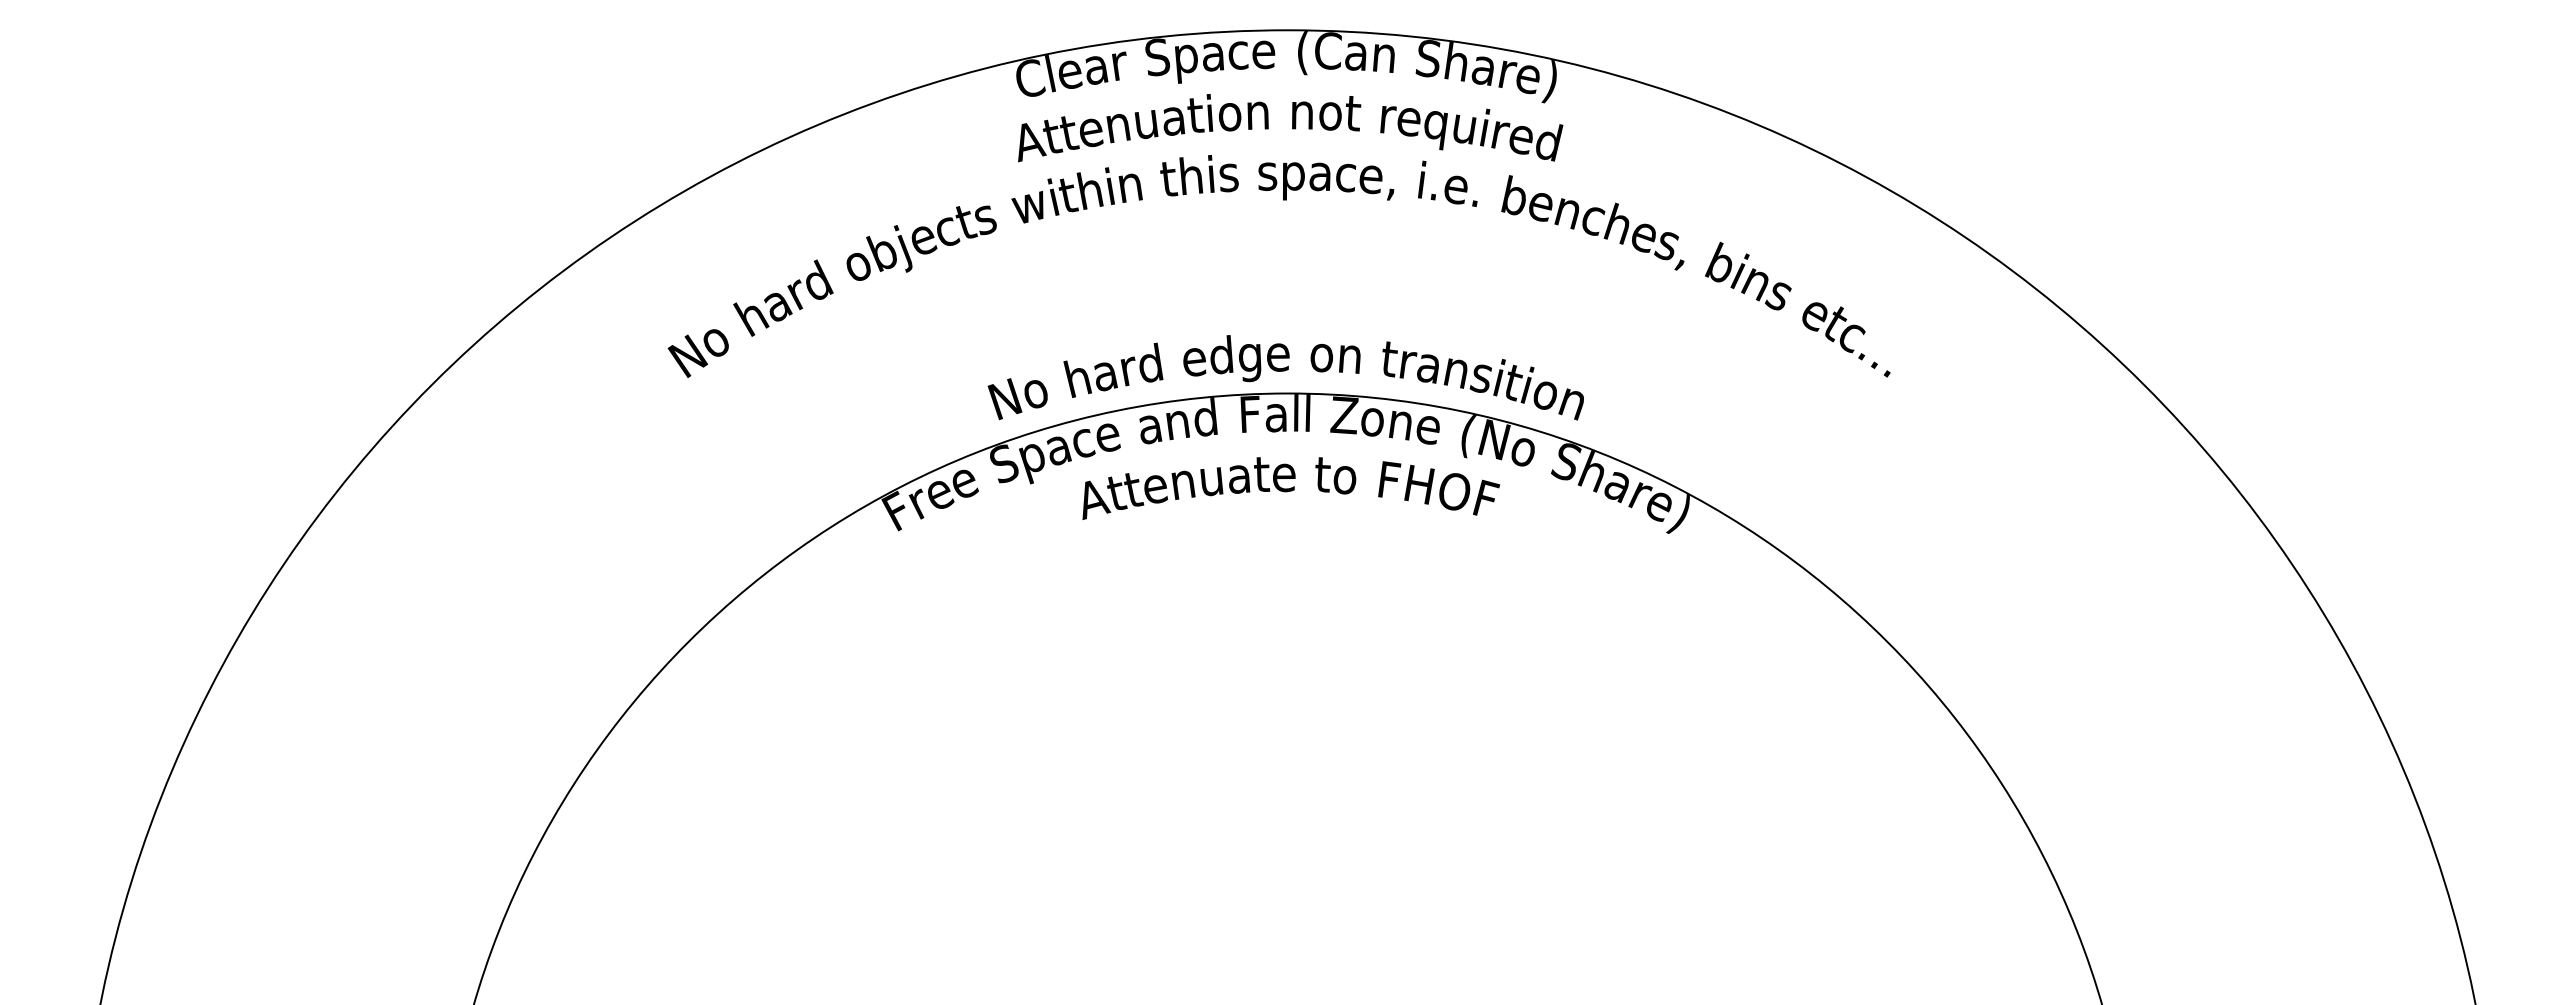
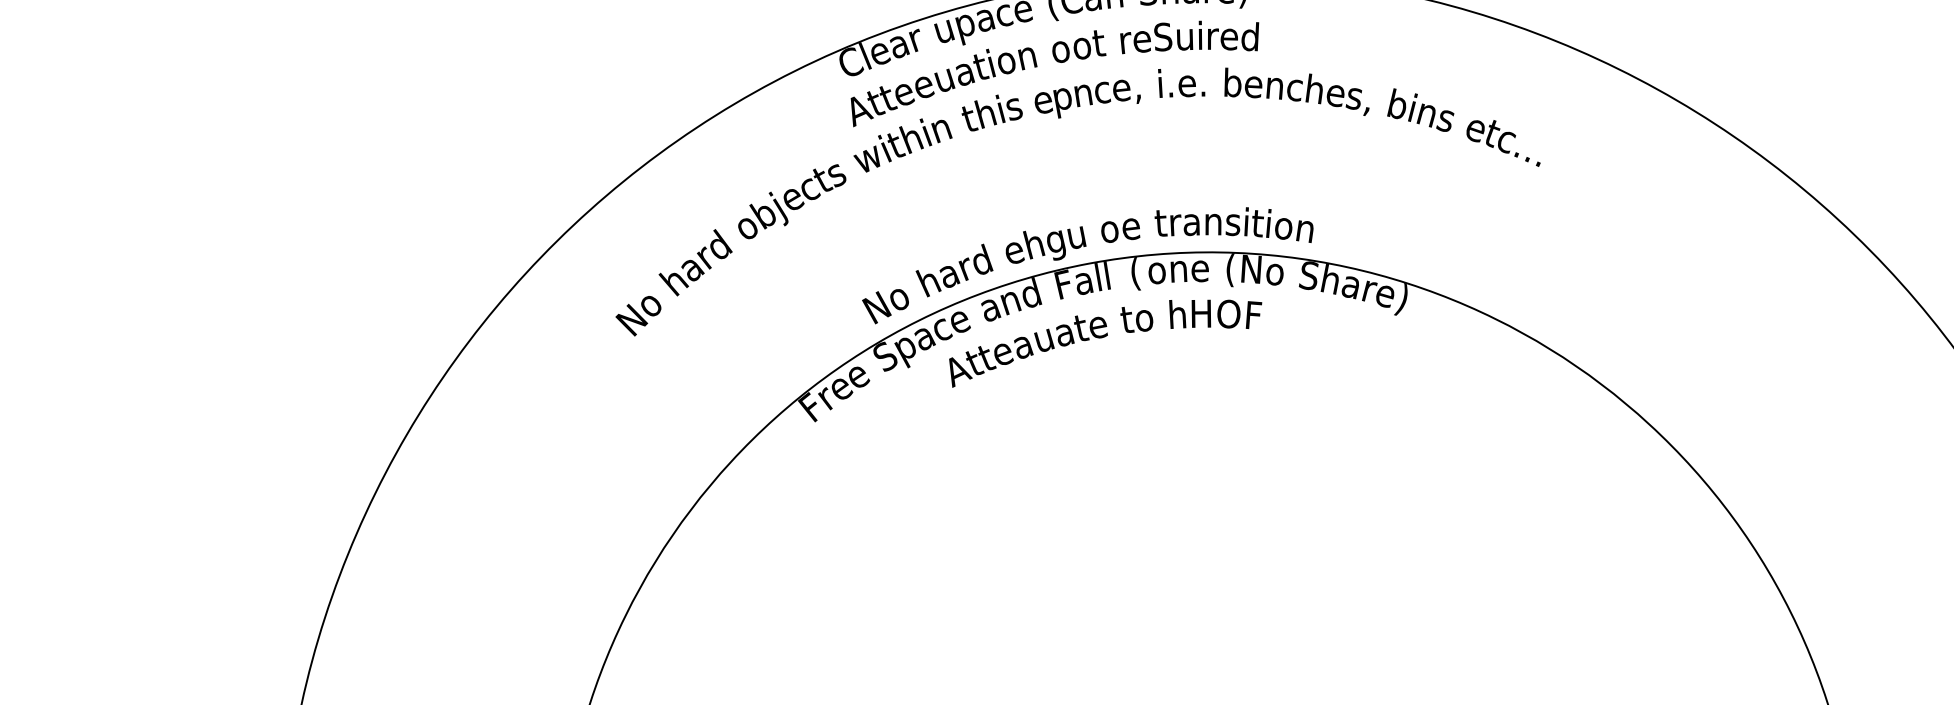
text: (1157, 57) -> (943, 28), S -> u
text: (1302, 115) -> (1061, 51), n -> o
text: (1435, 126) -> (1162, 41), q -> S
text: (1118, 128) -> (924, 87), n -> e
text: (1267, 176) -> (1043, 102), s -> e
text: (1320, 176) -> (1083, 95), a -> n
text: (1221, 354) -> (1033, 243), d -> h
text: (1278, 357) -> (1077, 237), e -> u
text: (1349, 359) -> (1130, 229), n -> e
text: (1344, 418) -> (1135, 274), Z -> (
text: (1388, 479) -> (1177, 314), F -> h
text: (1183, 484) -> (1023, 346), n -> a

